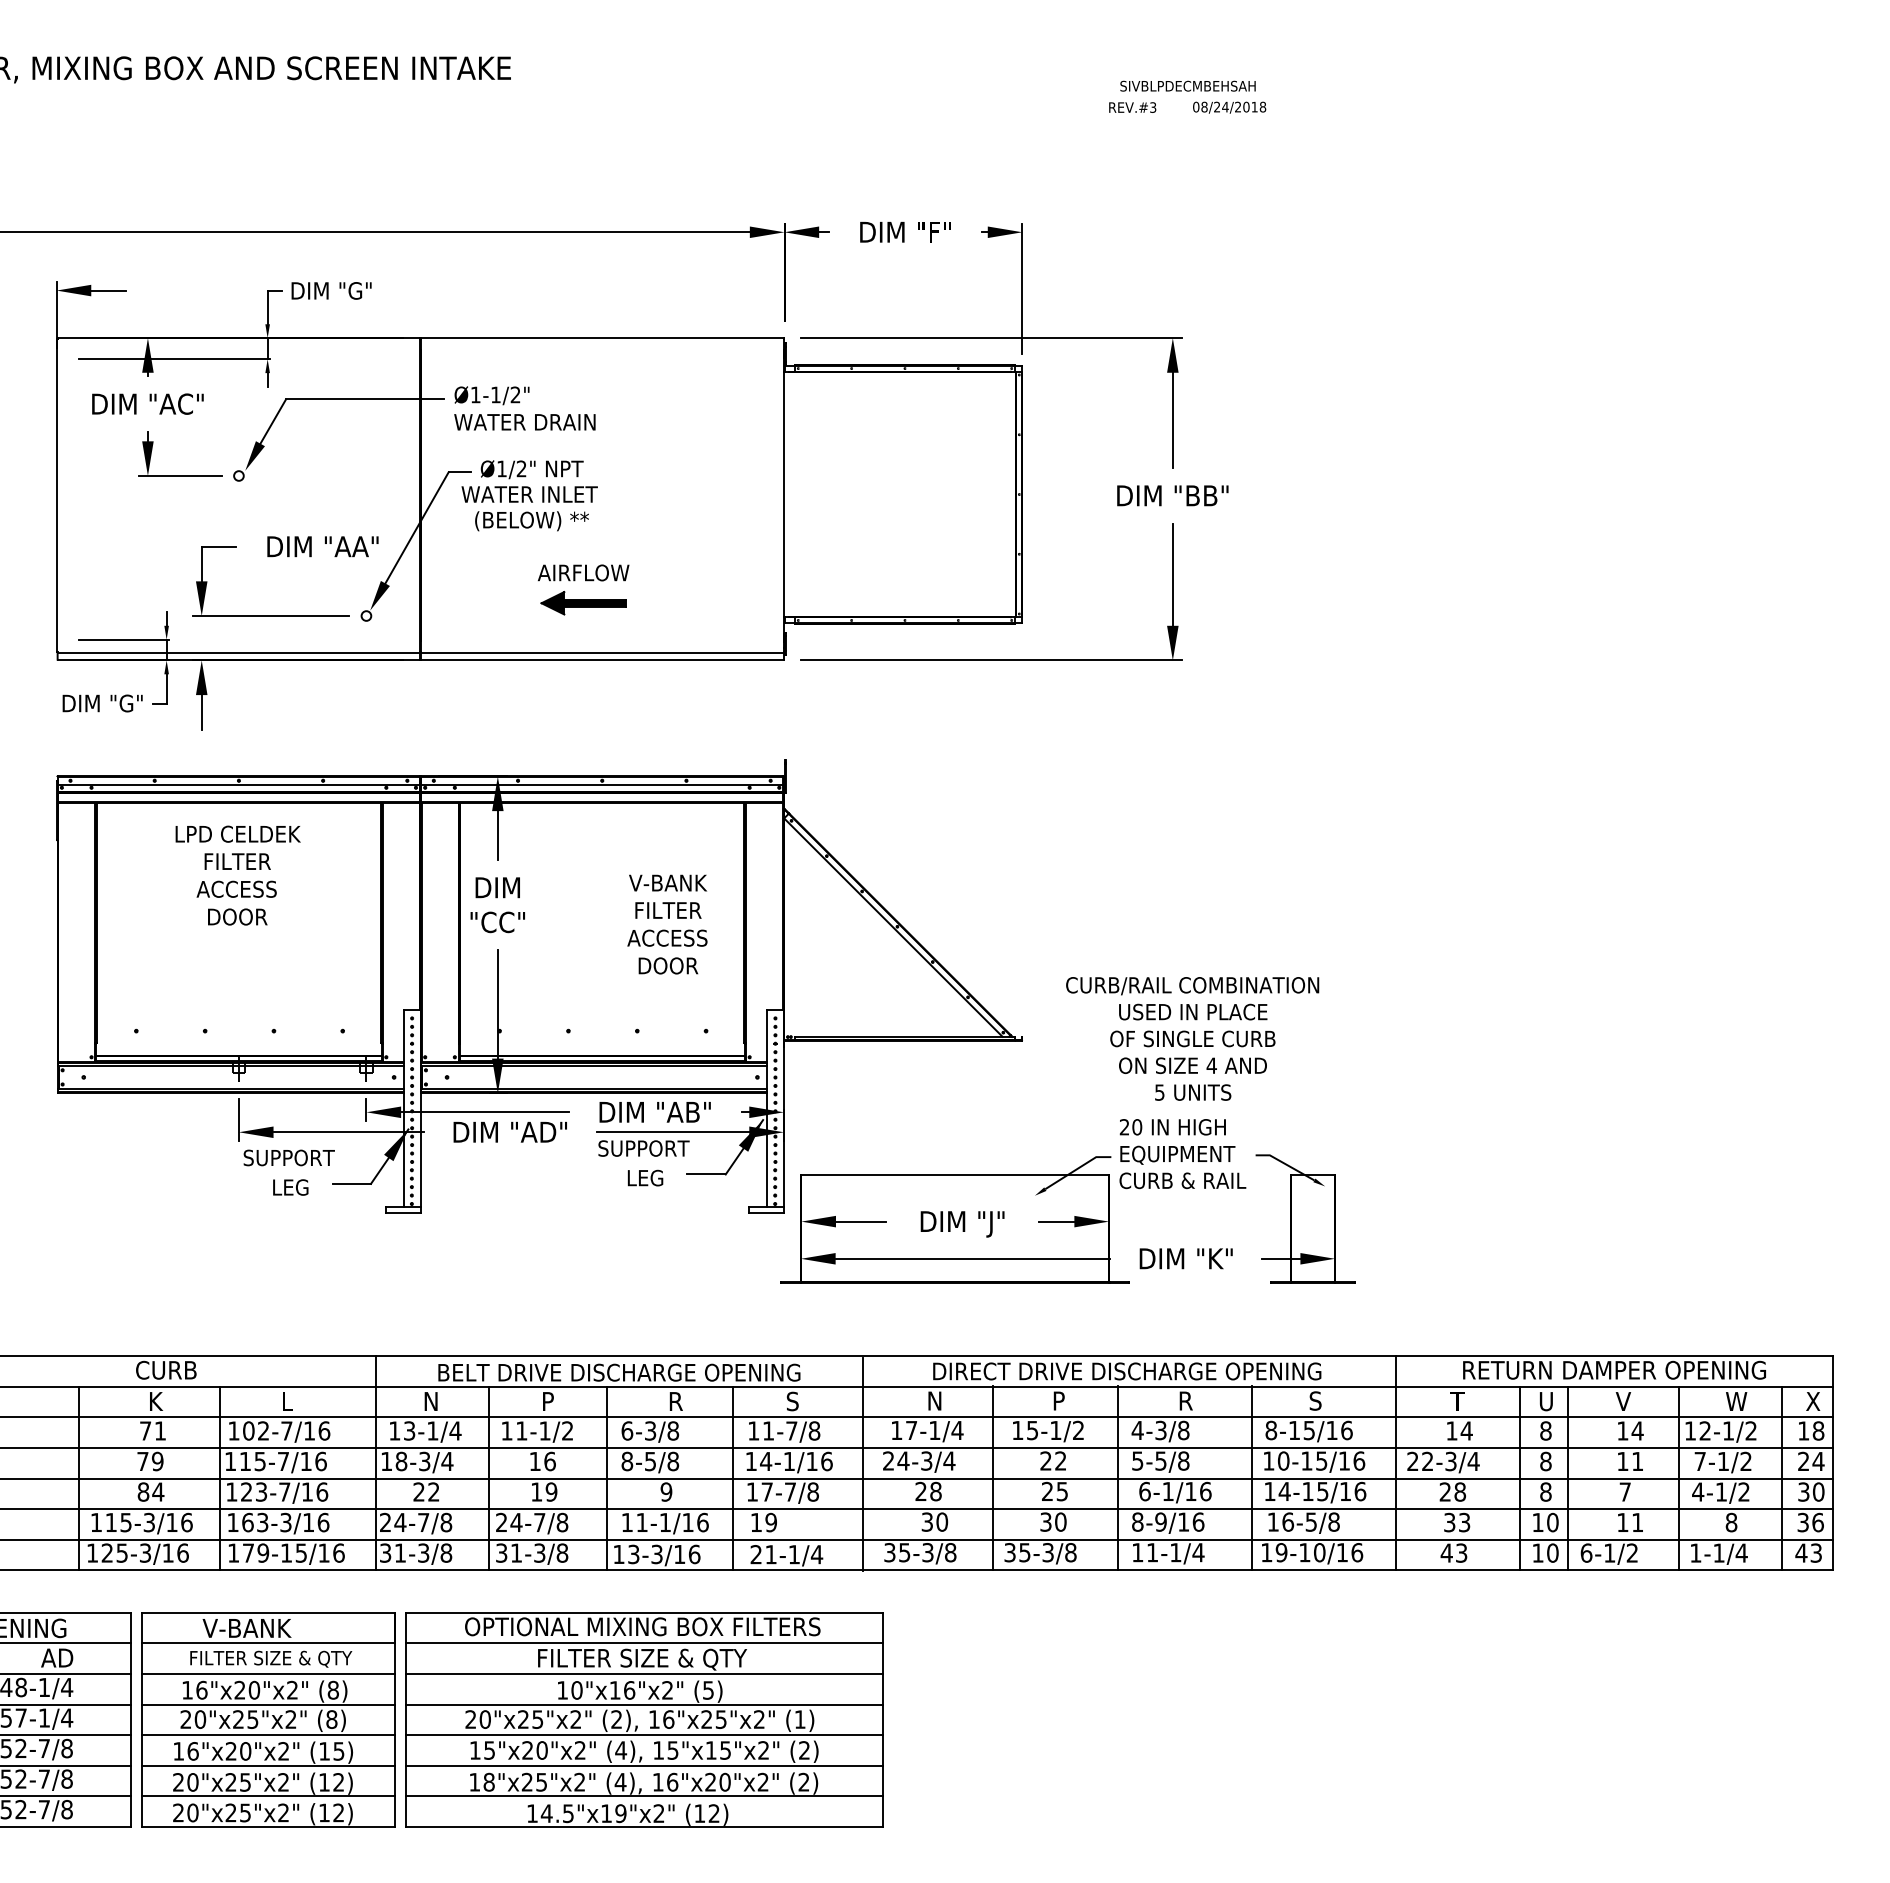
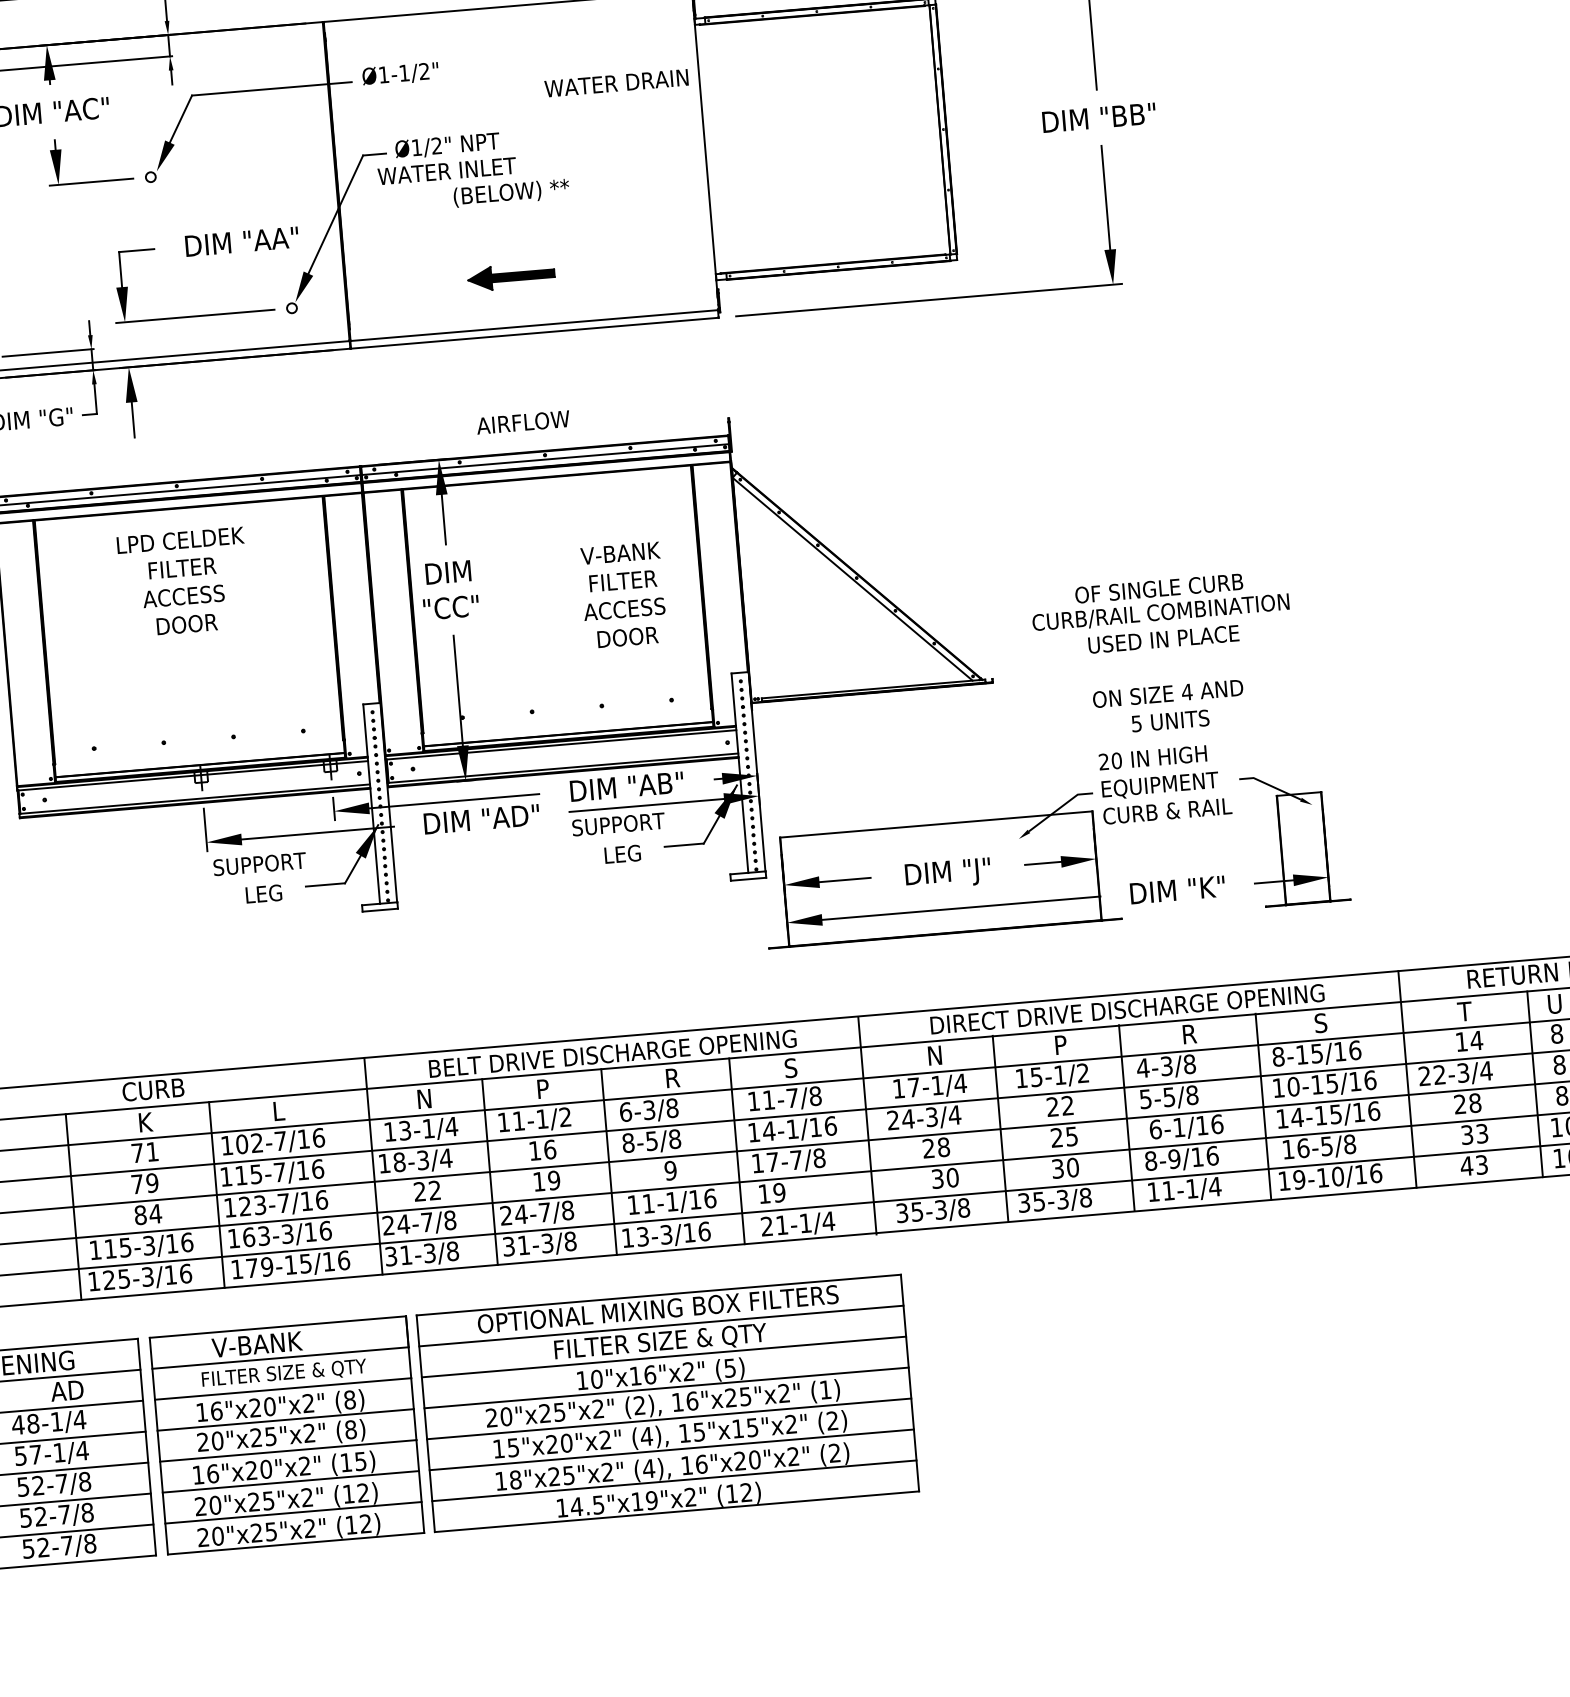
text: (524, 422) -> (616, 83), moved
text: (531, 521) -> (511, 193), moved
text: (583, 572) -> (523, 422), moved
text: (1192, 1038) -> (1158, 588), moved

